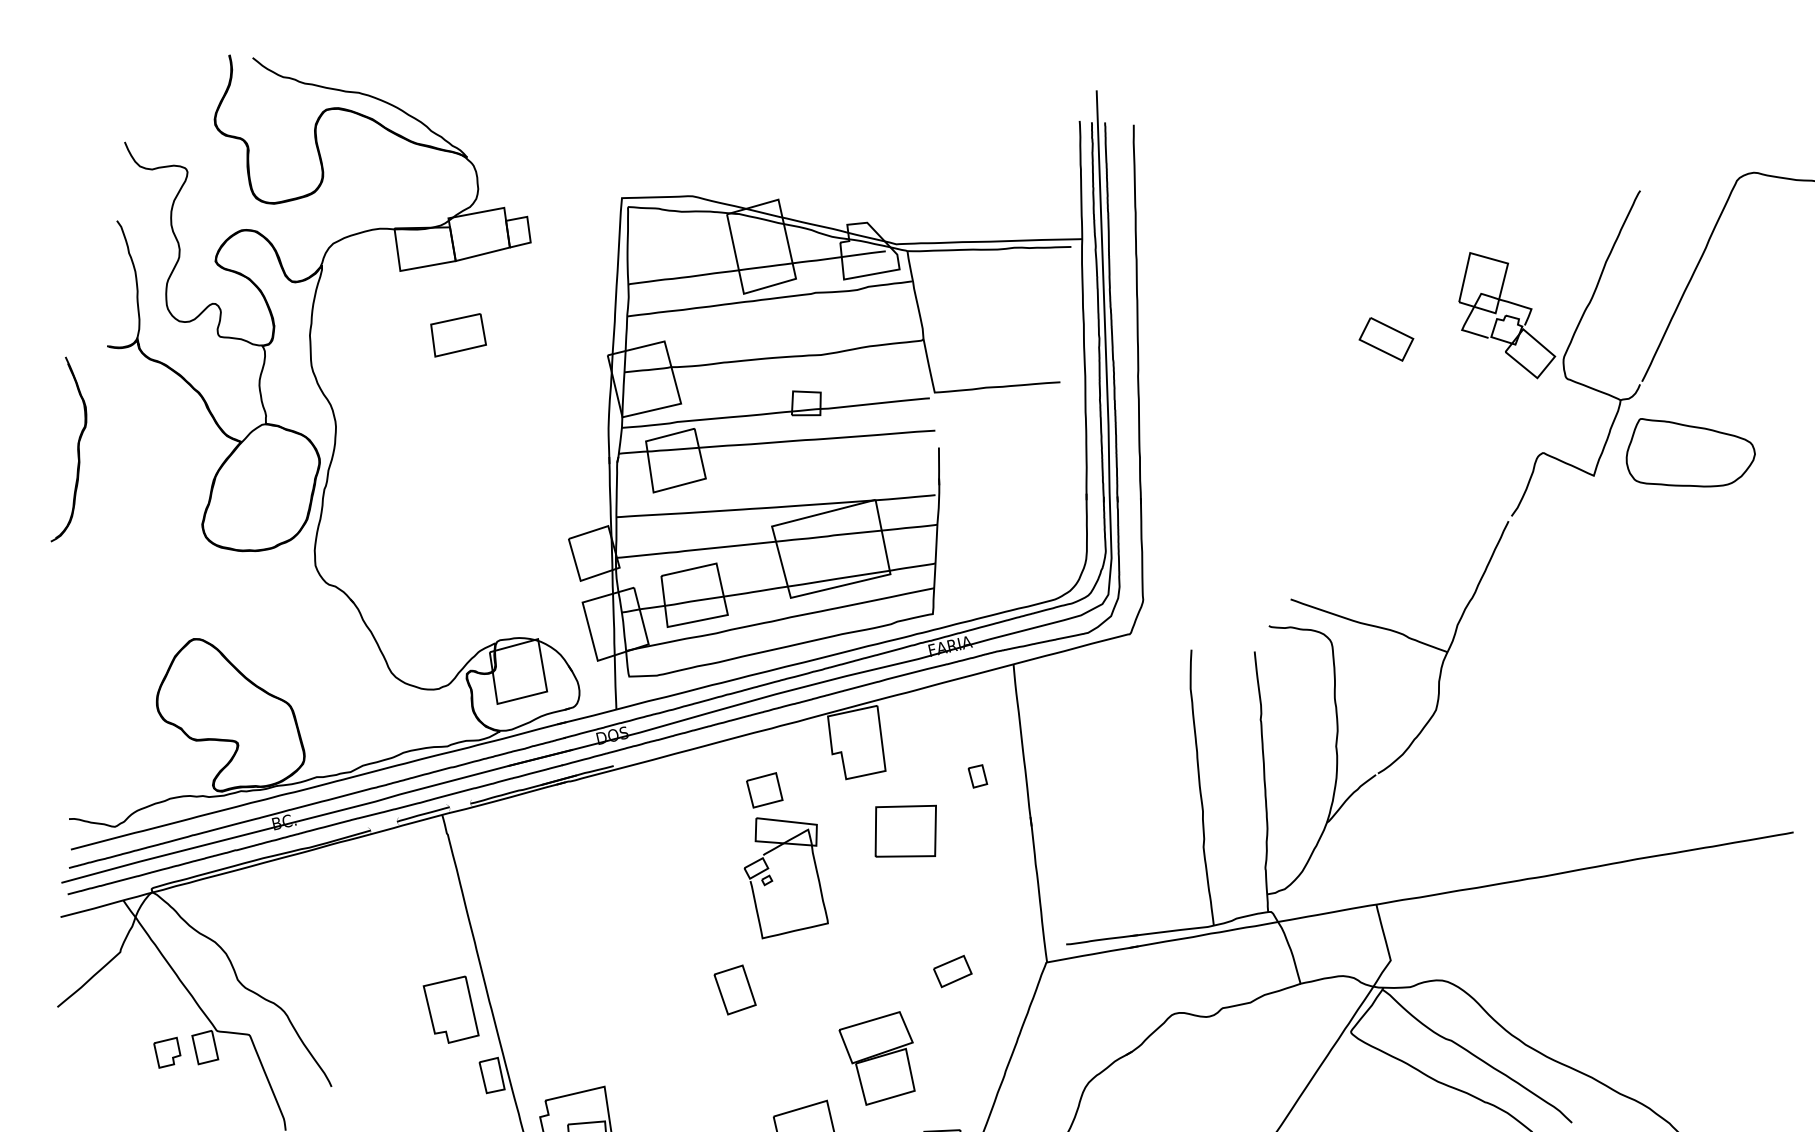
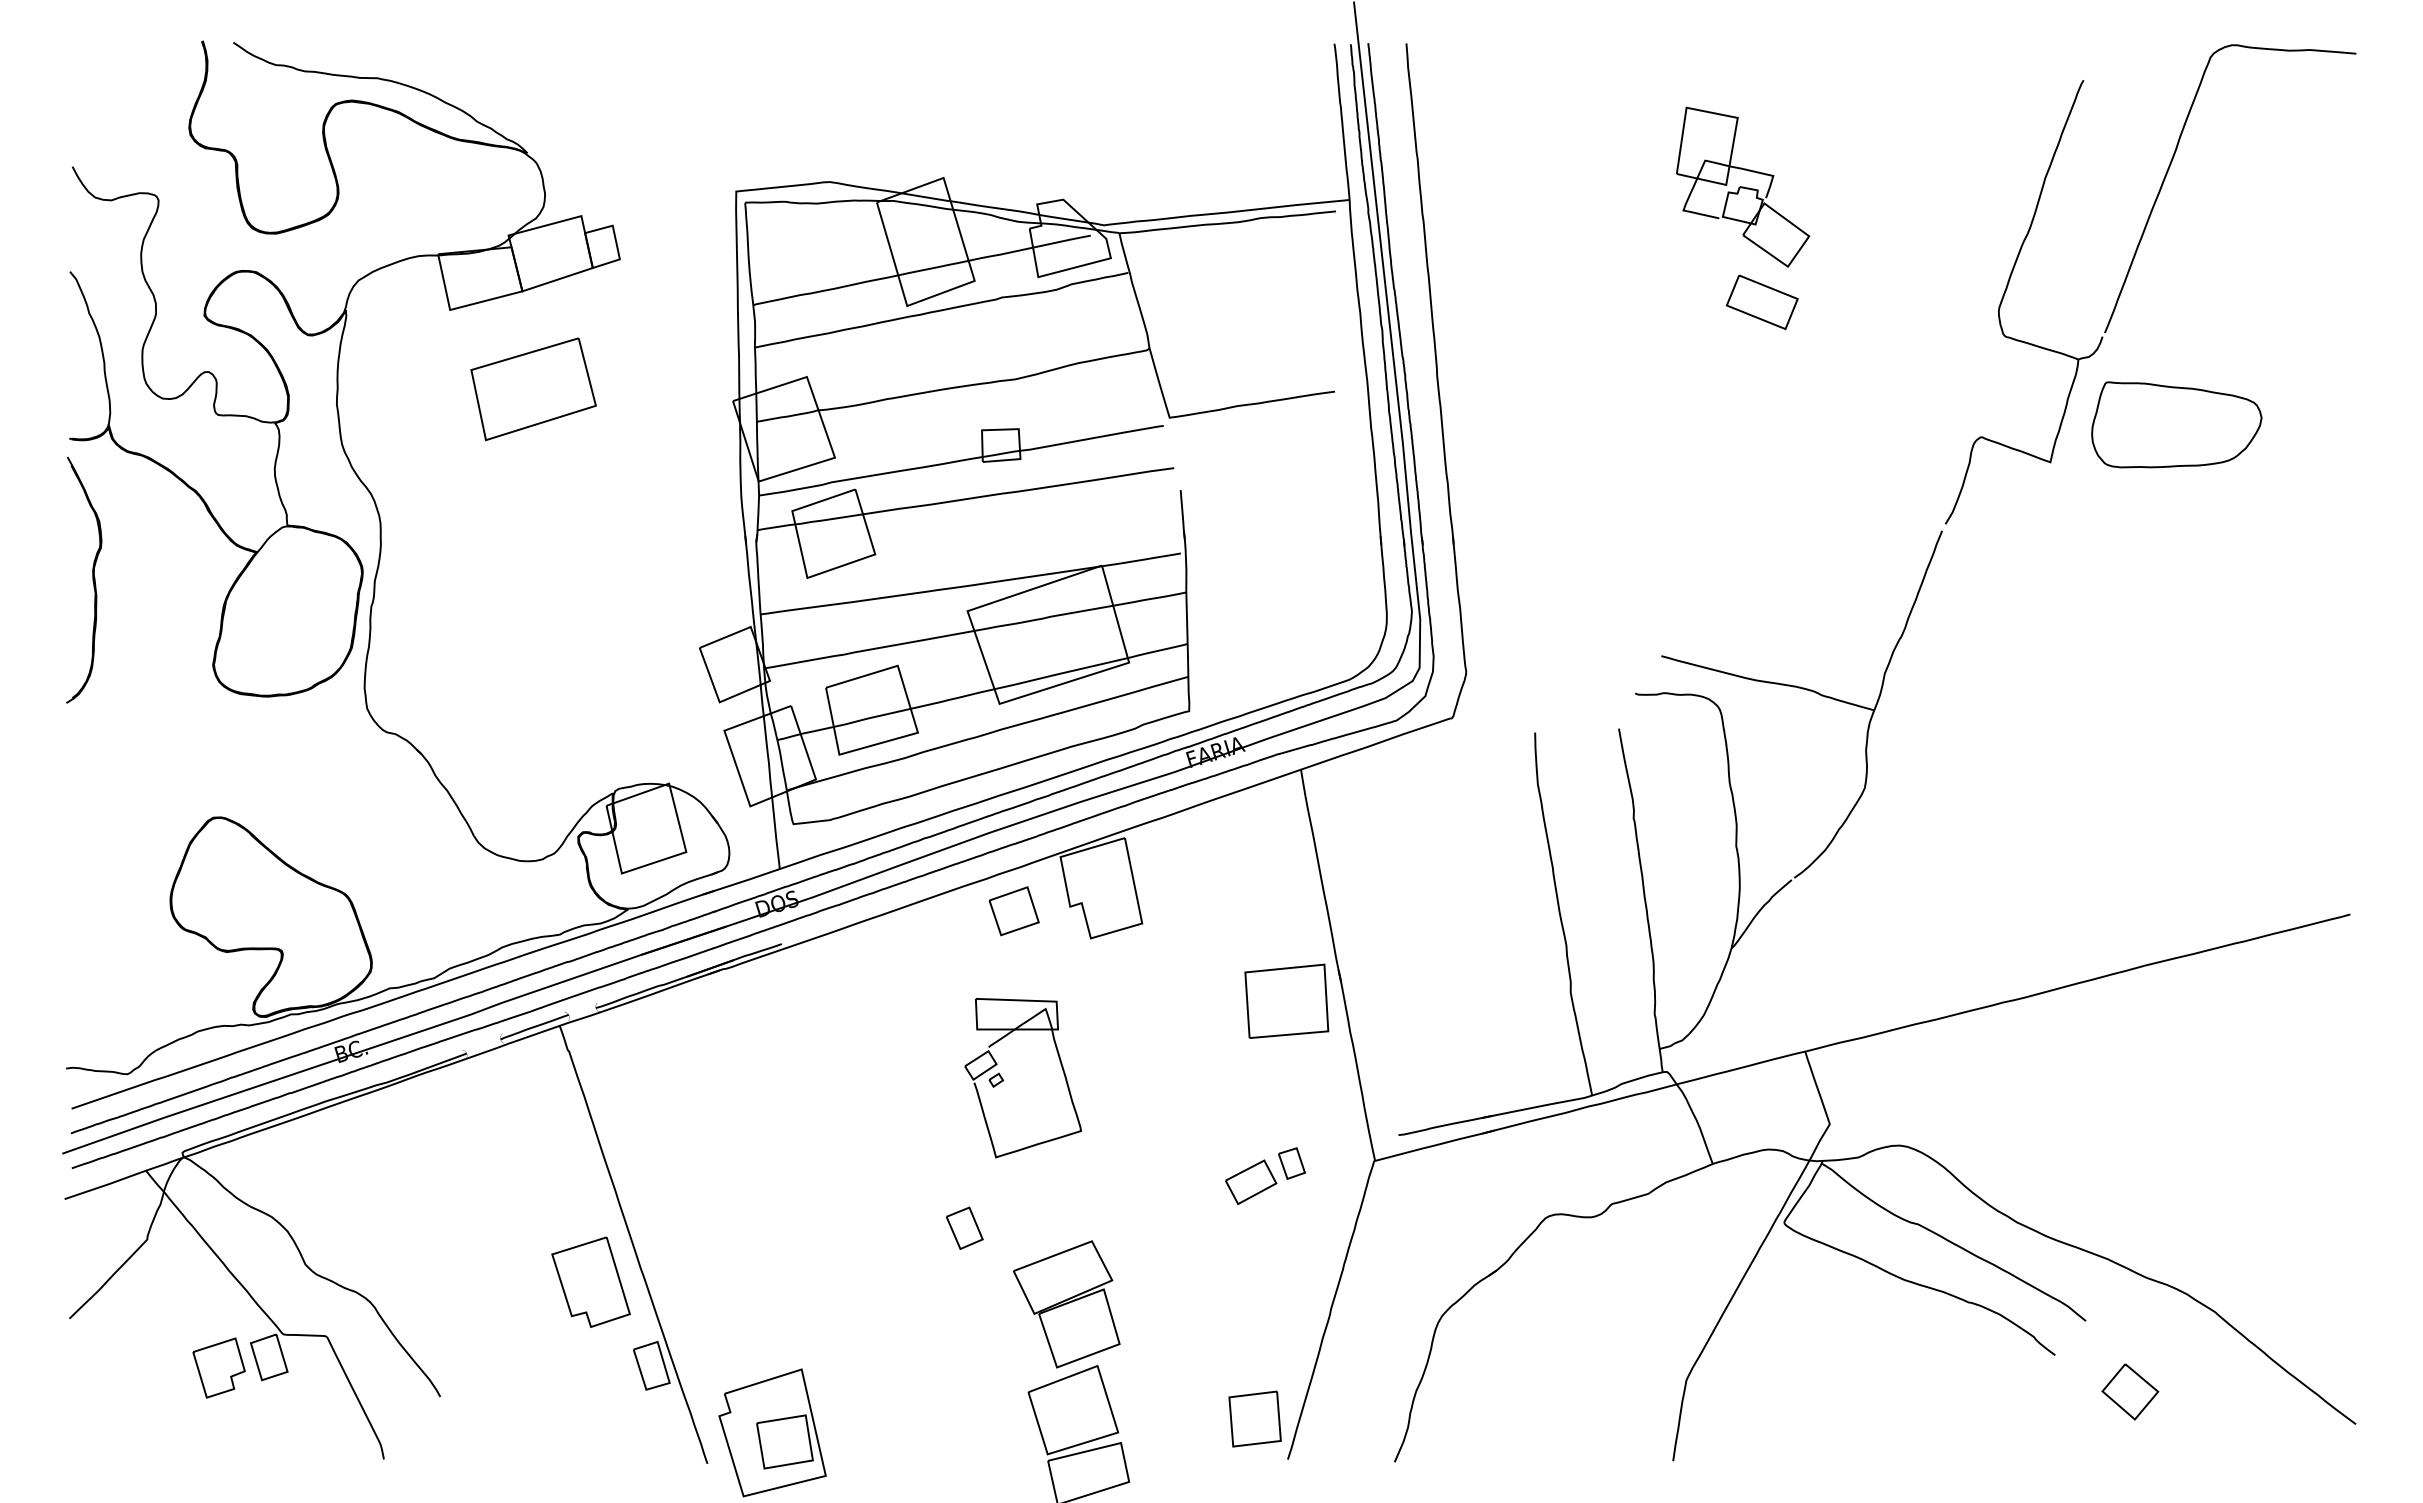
part: (1508, 315) -> (1743, 186), moved
part: (458, 335) -> (533, 389), size x1.67
part: (77, 451) -> (92, 580), moved
part: (977, 776) -> (1291, 1163), moved
part: (764, 790) -> (1013, 911), moved
part: (905, 830) -> (1286, 1000), moved
part: (734, 989) -> (964, 1227), size x0.62
part: (166, 1052) -> (218, 1367), size x1.43
part: (877, 1058) -> (1066, 1304), moved

